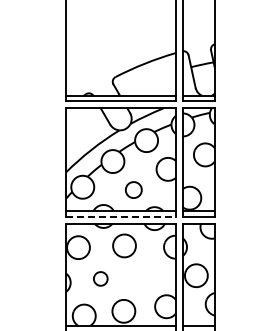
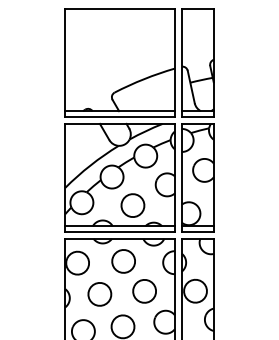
part: (133, 190) -> (132, 205), size x1.43
line: (121, 217) -> (120, 232), dashed -> solid
part: (145, 276) -> (144, 291), added
part: (100, 279) -> (99, 294), size x1.67

